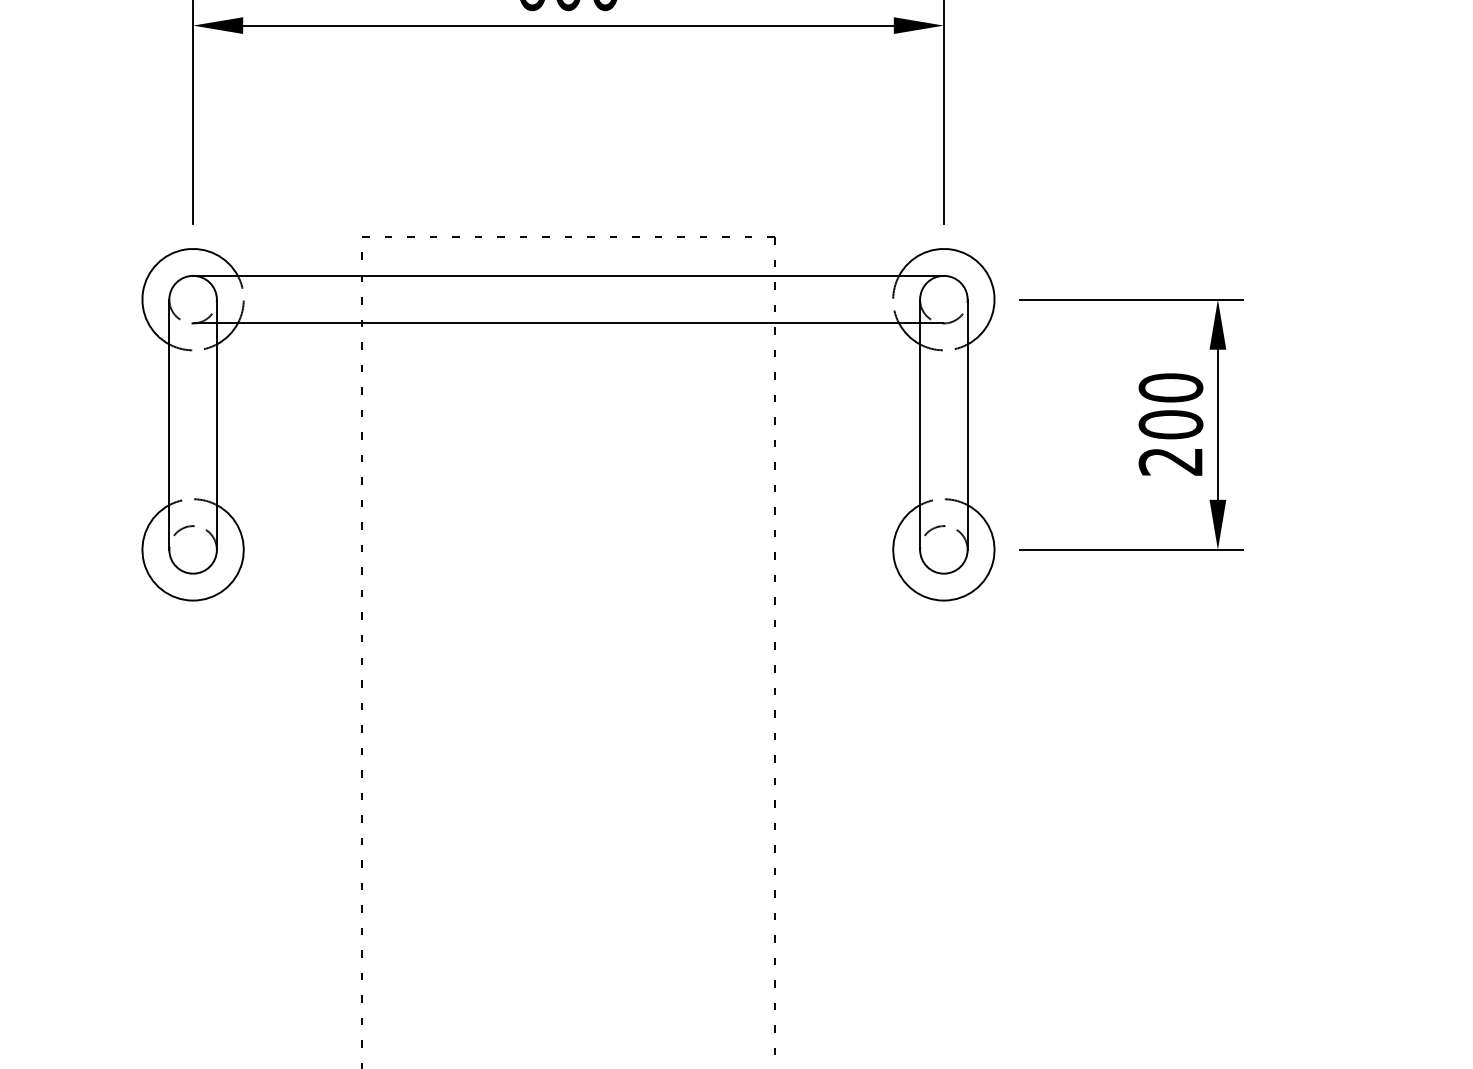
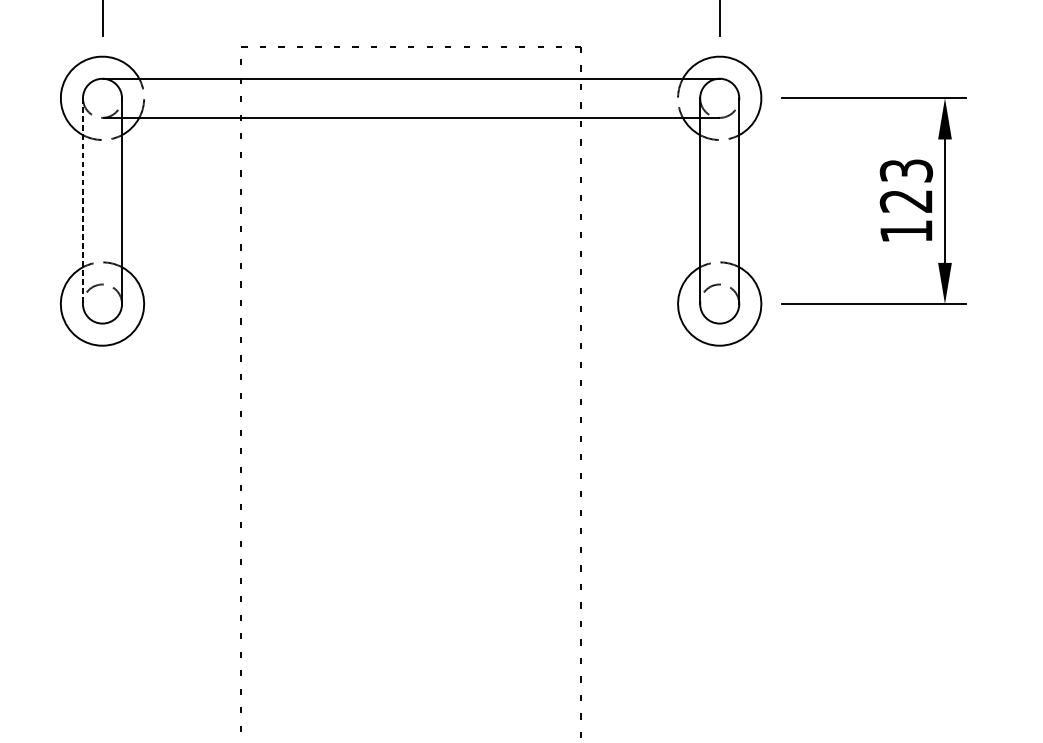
text: (1170, 424) -> (906, 200), 200 -> 123
line: (169, 425) -> (83, 201), solid -> dashed

